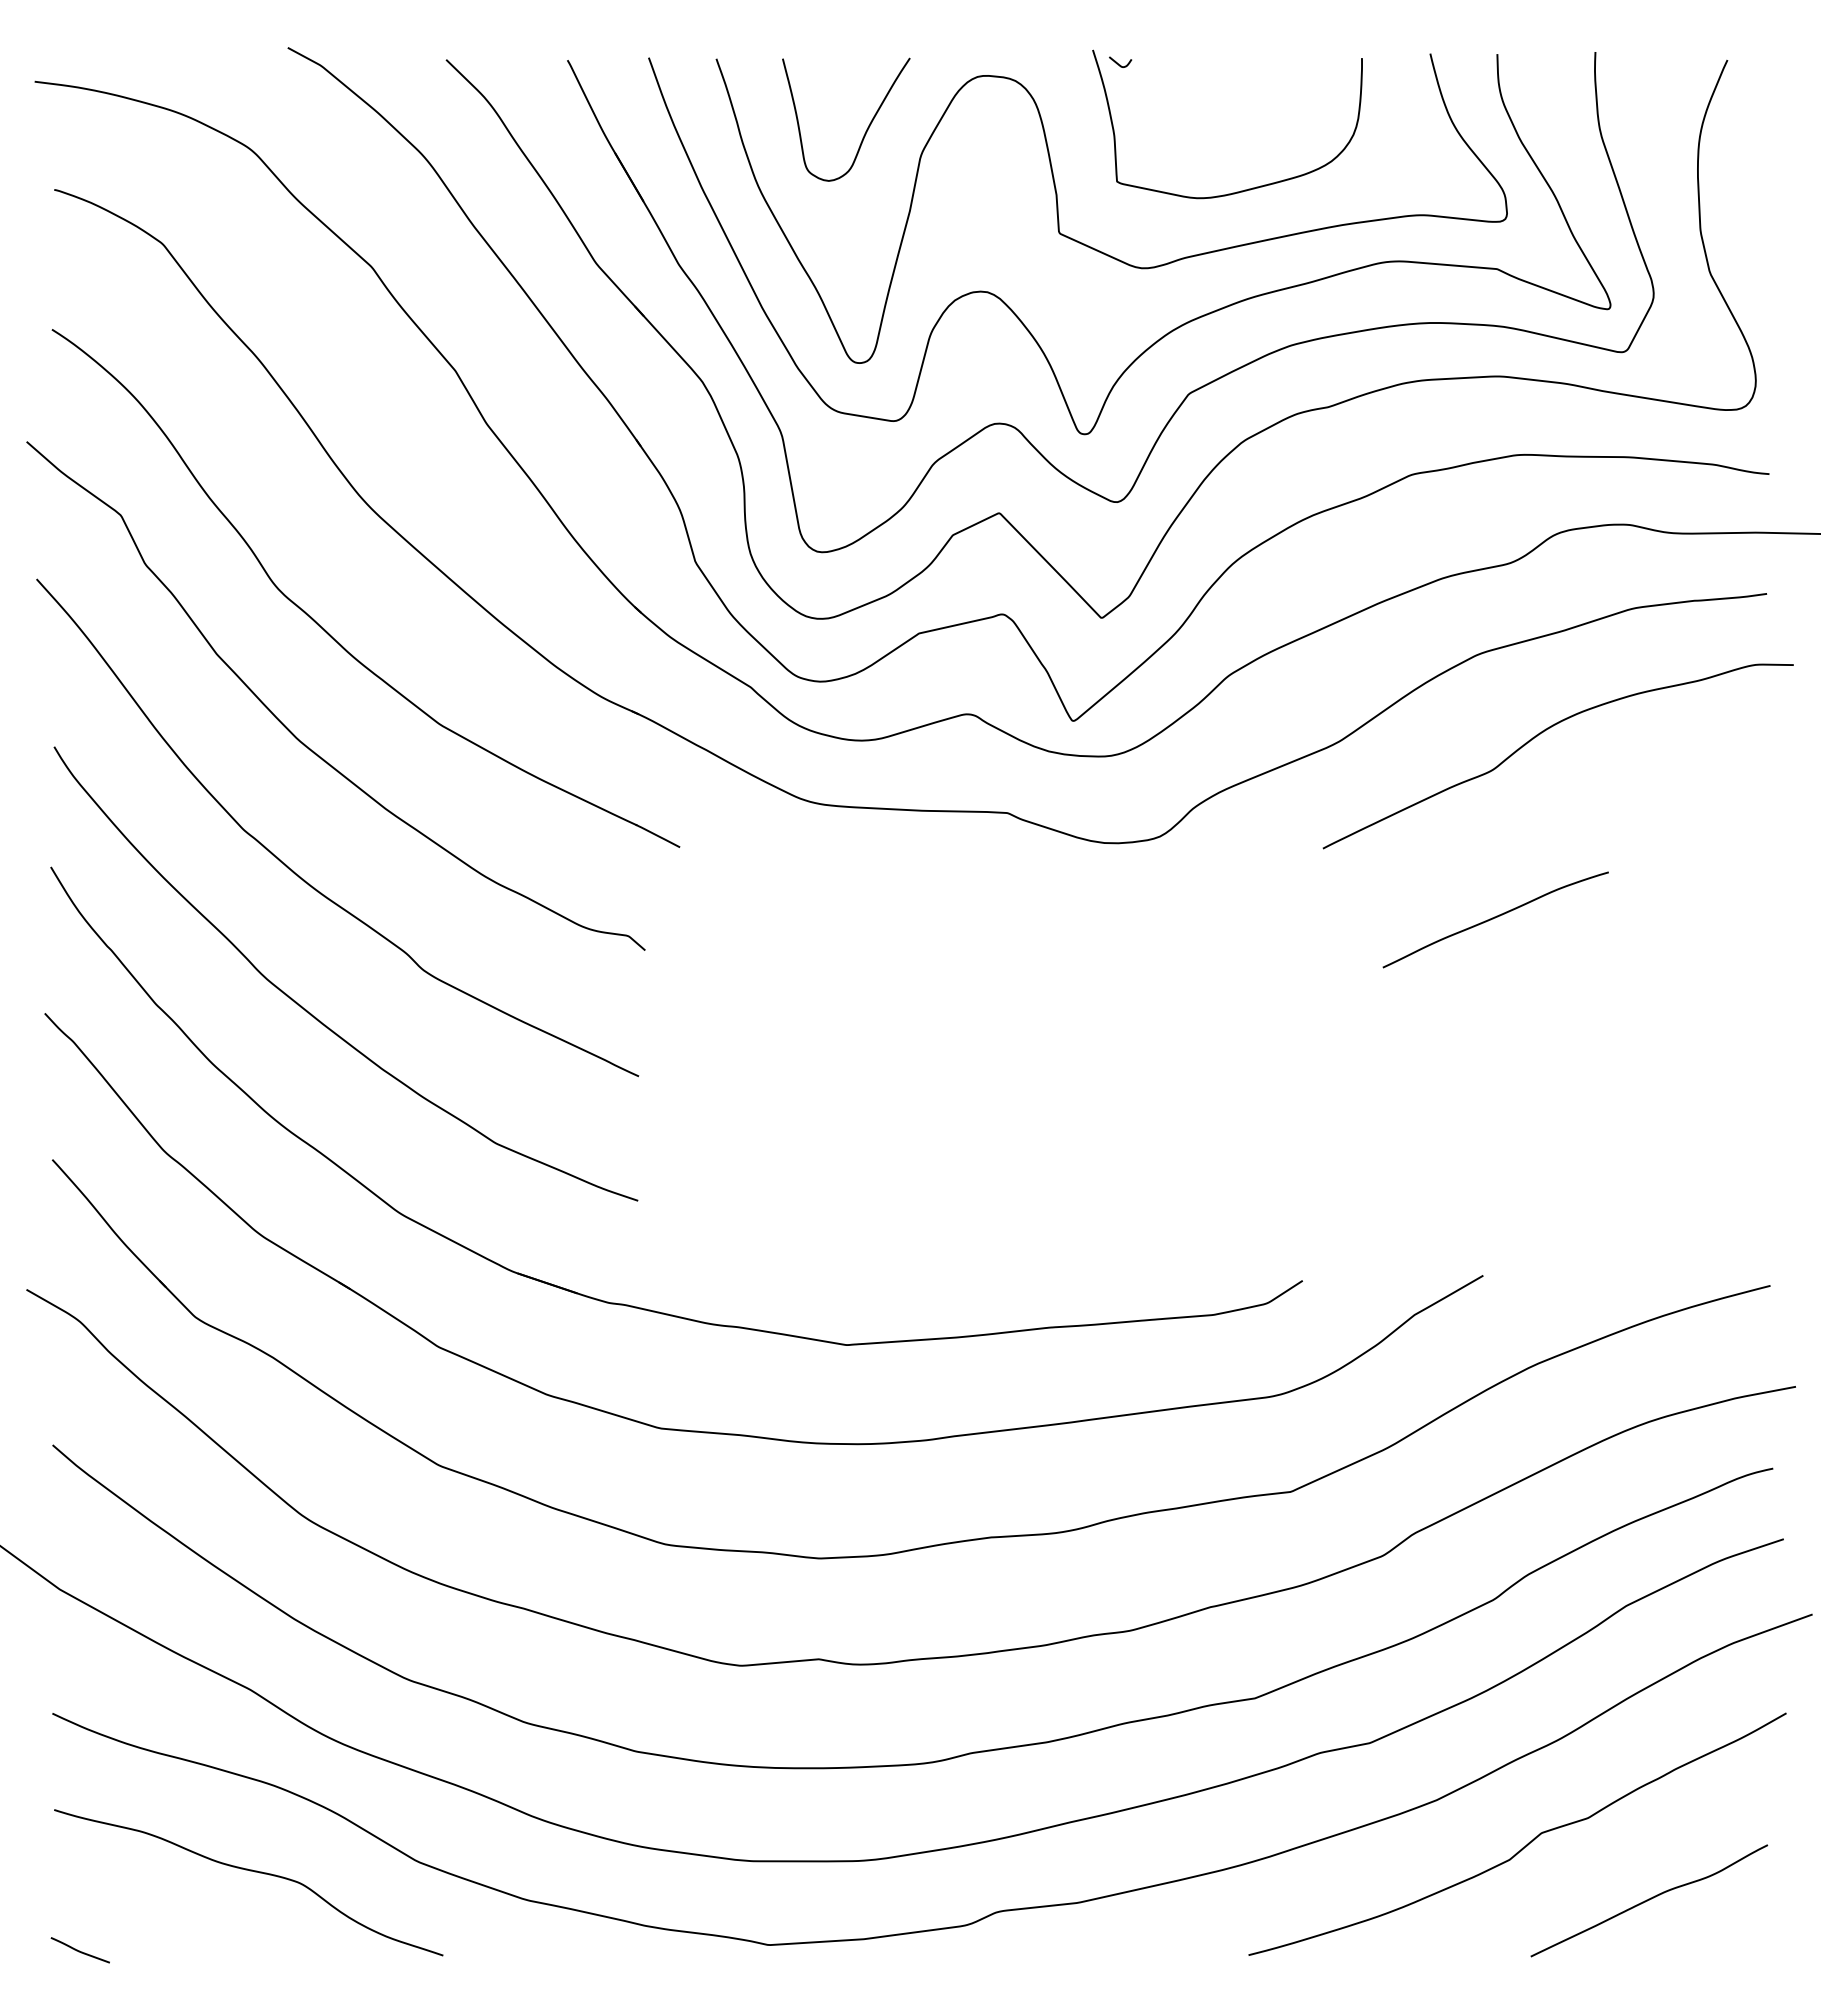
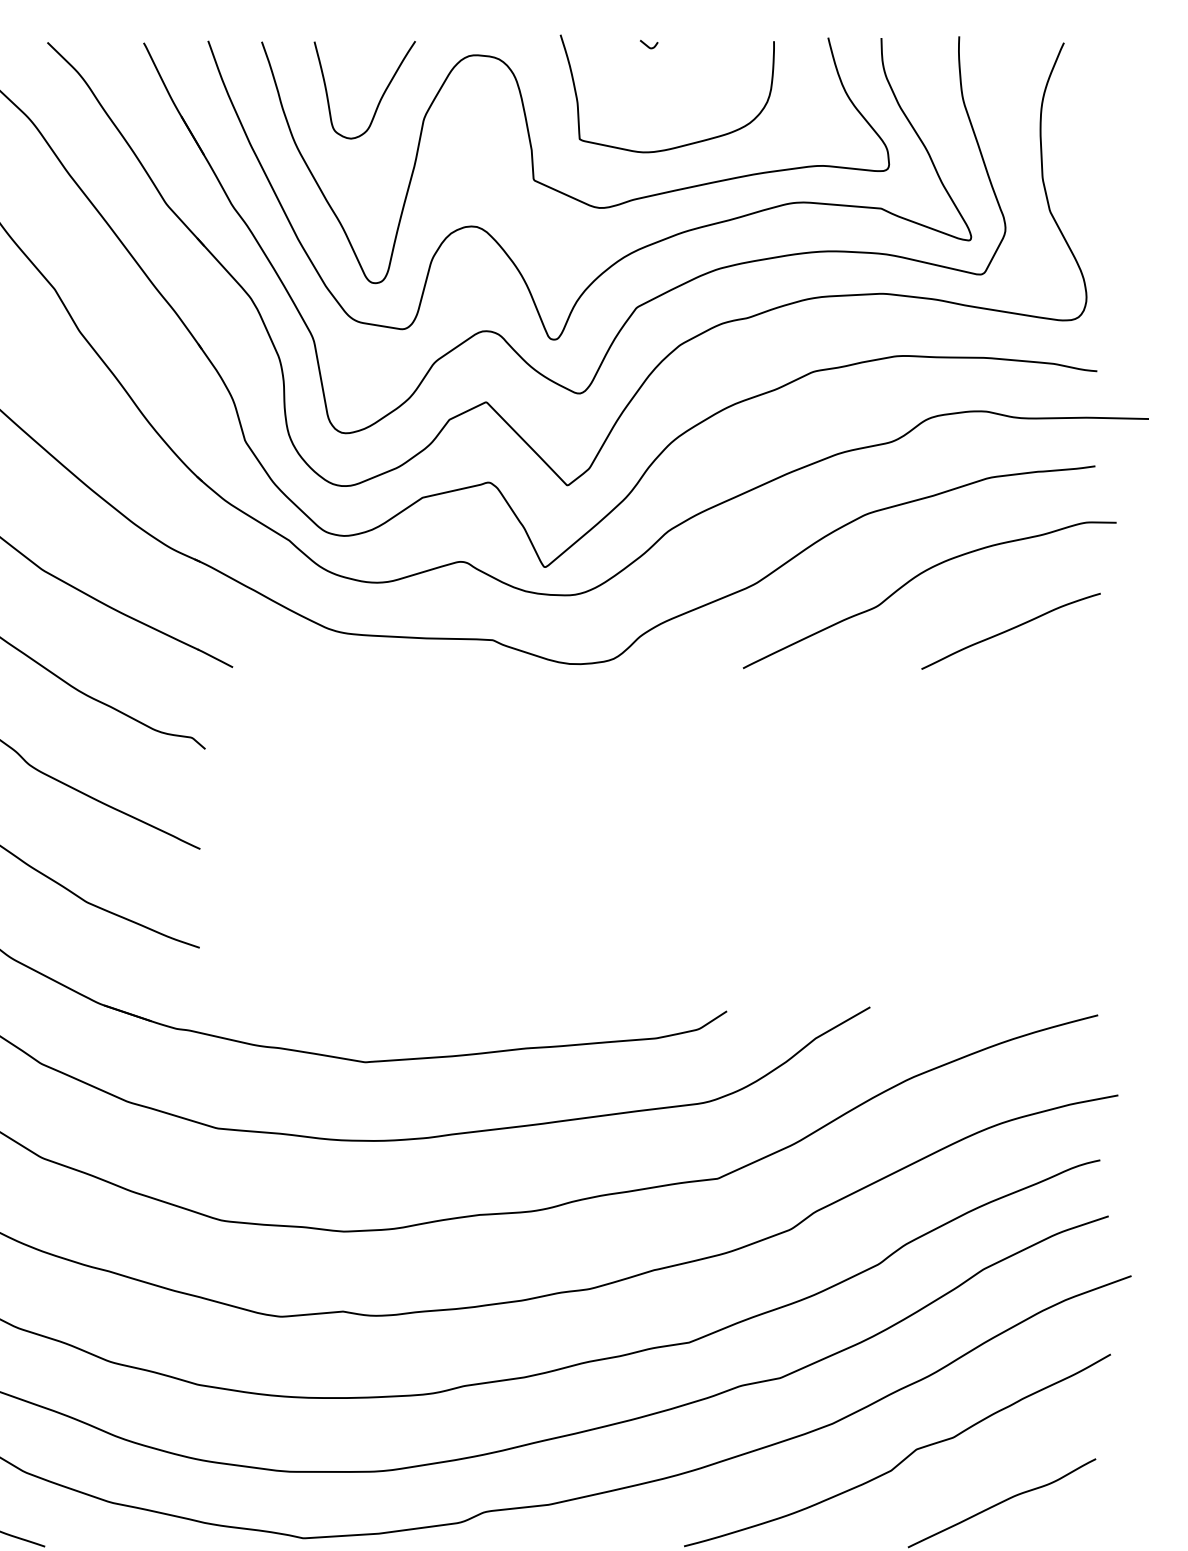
curve: (1118, 63) -> (647, 45), moved
curve: (1495, 918) -> (1010, 630), moved

